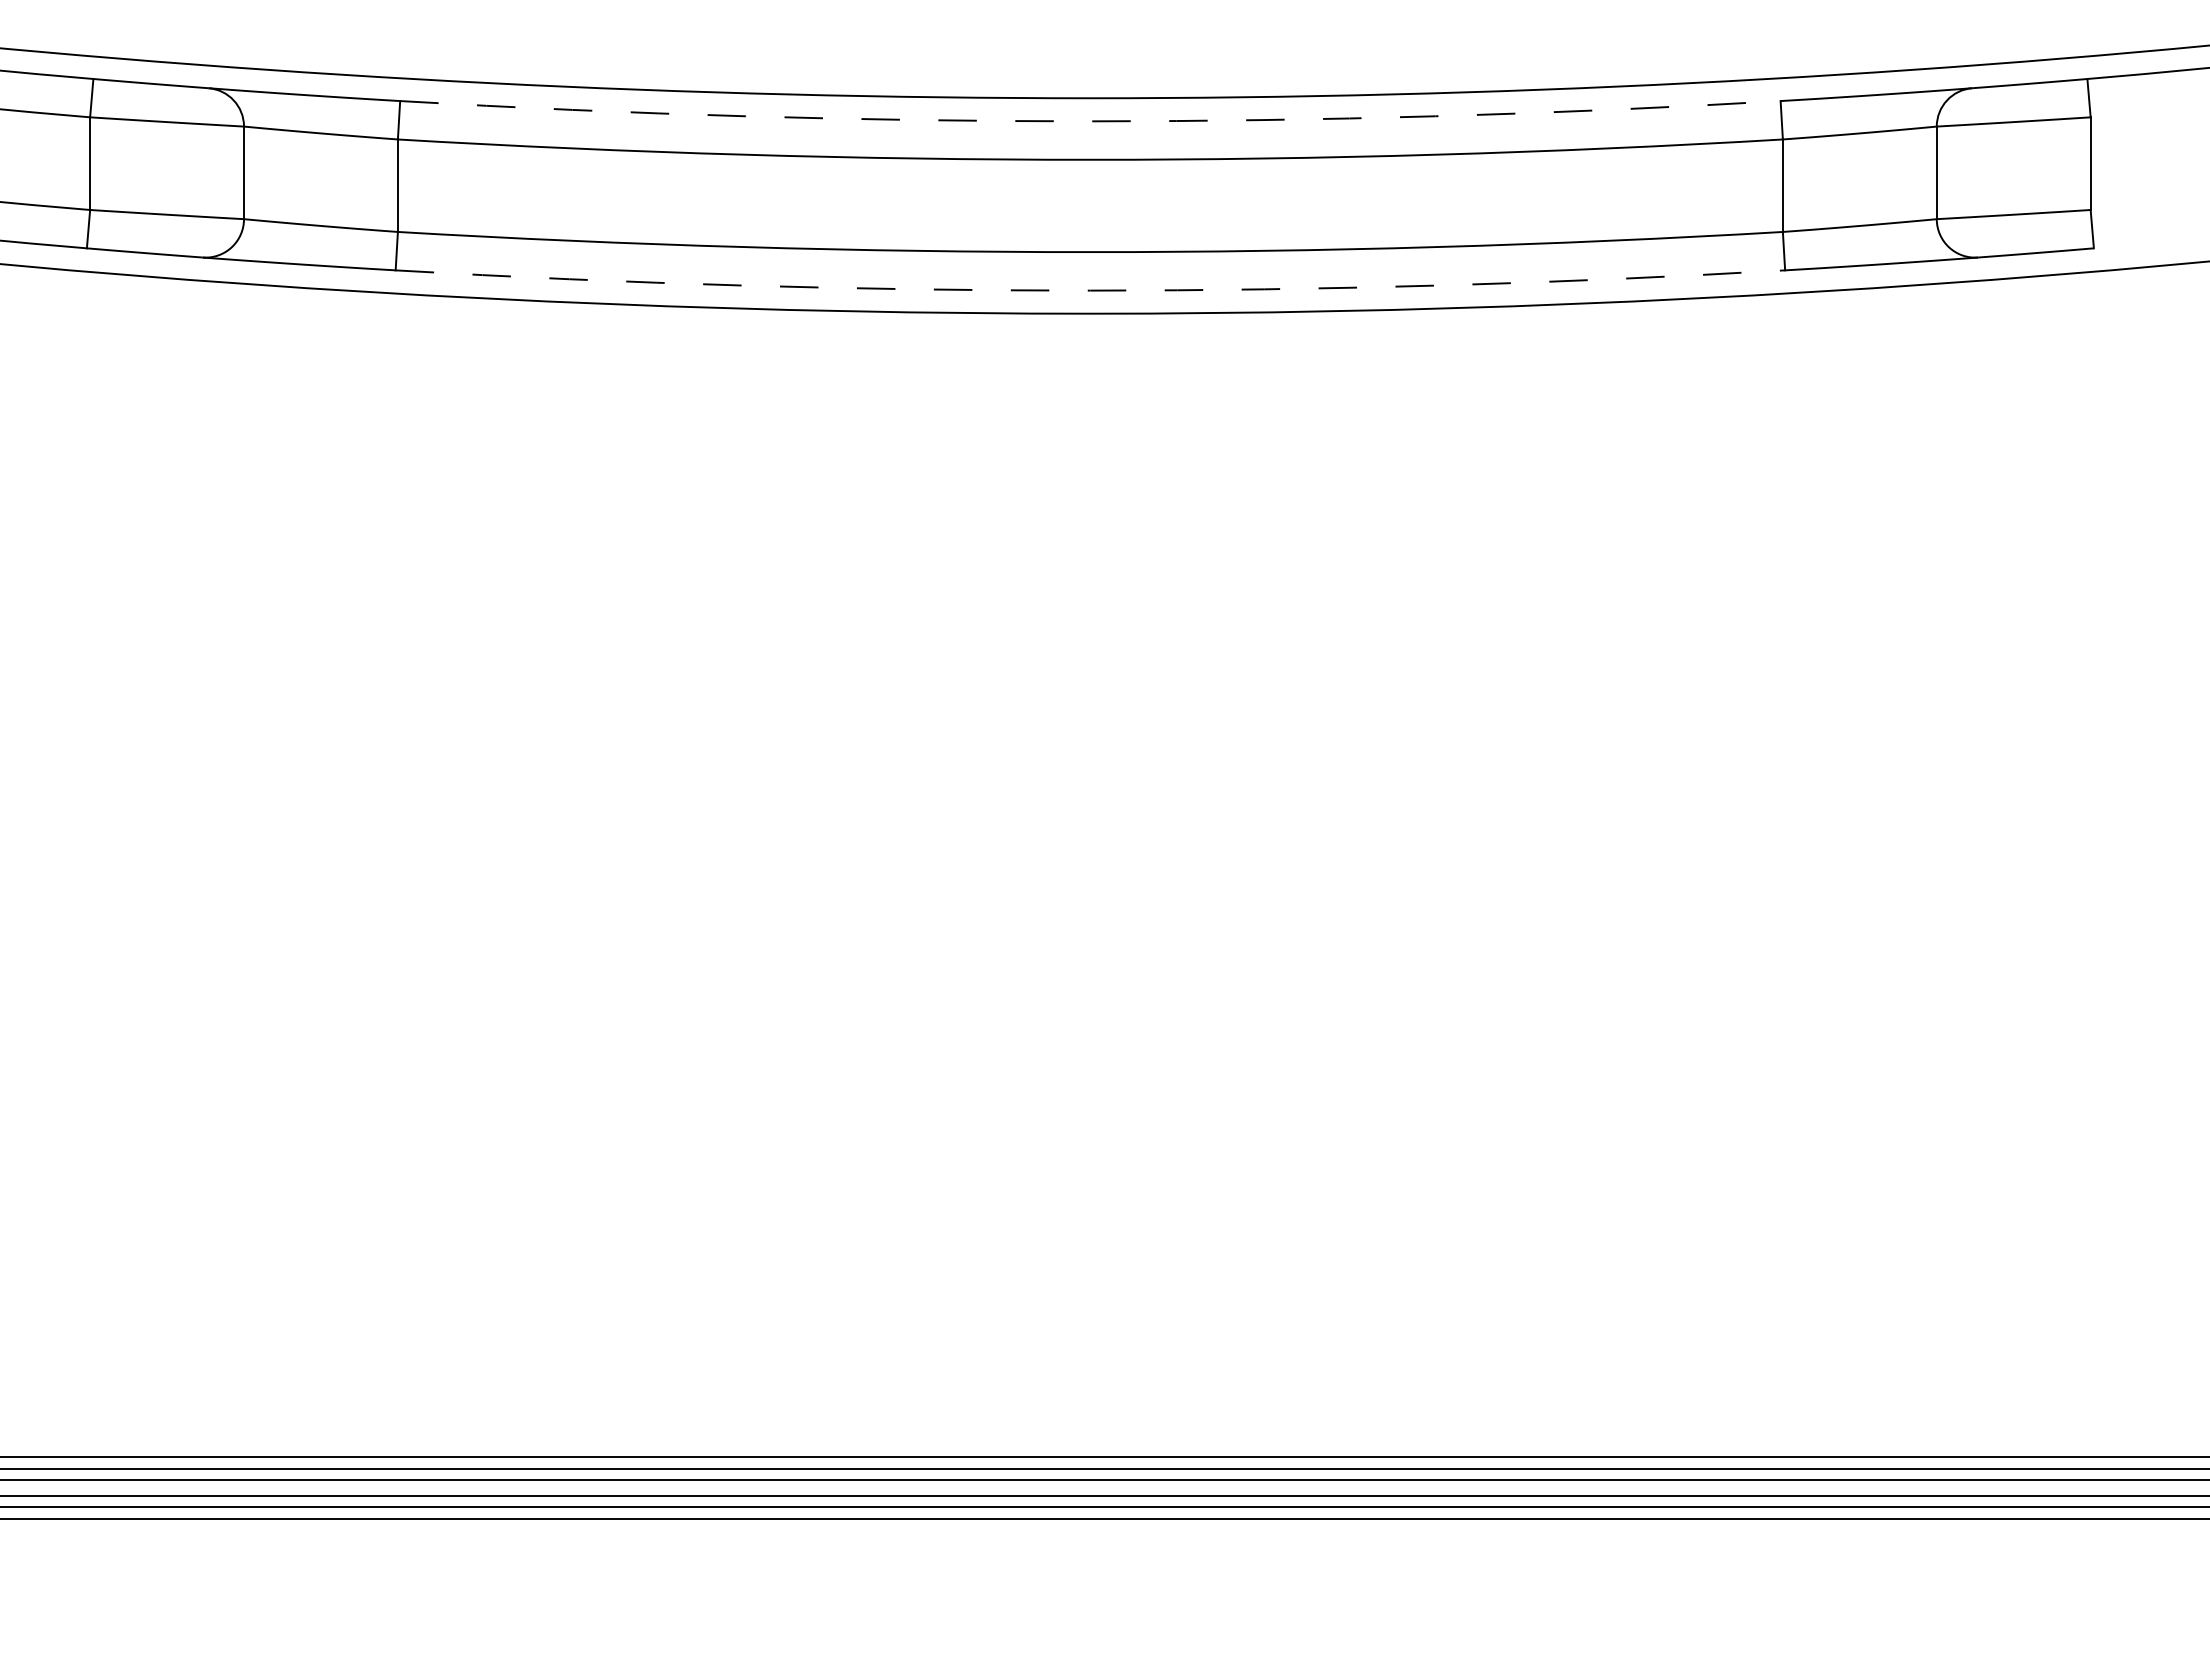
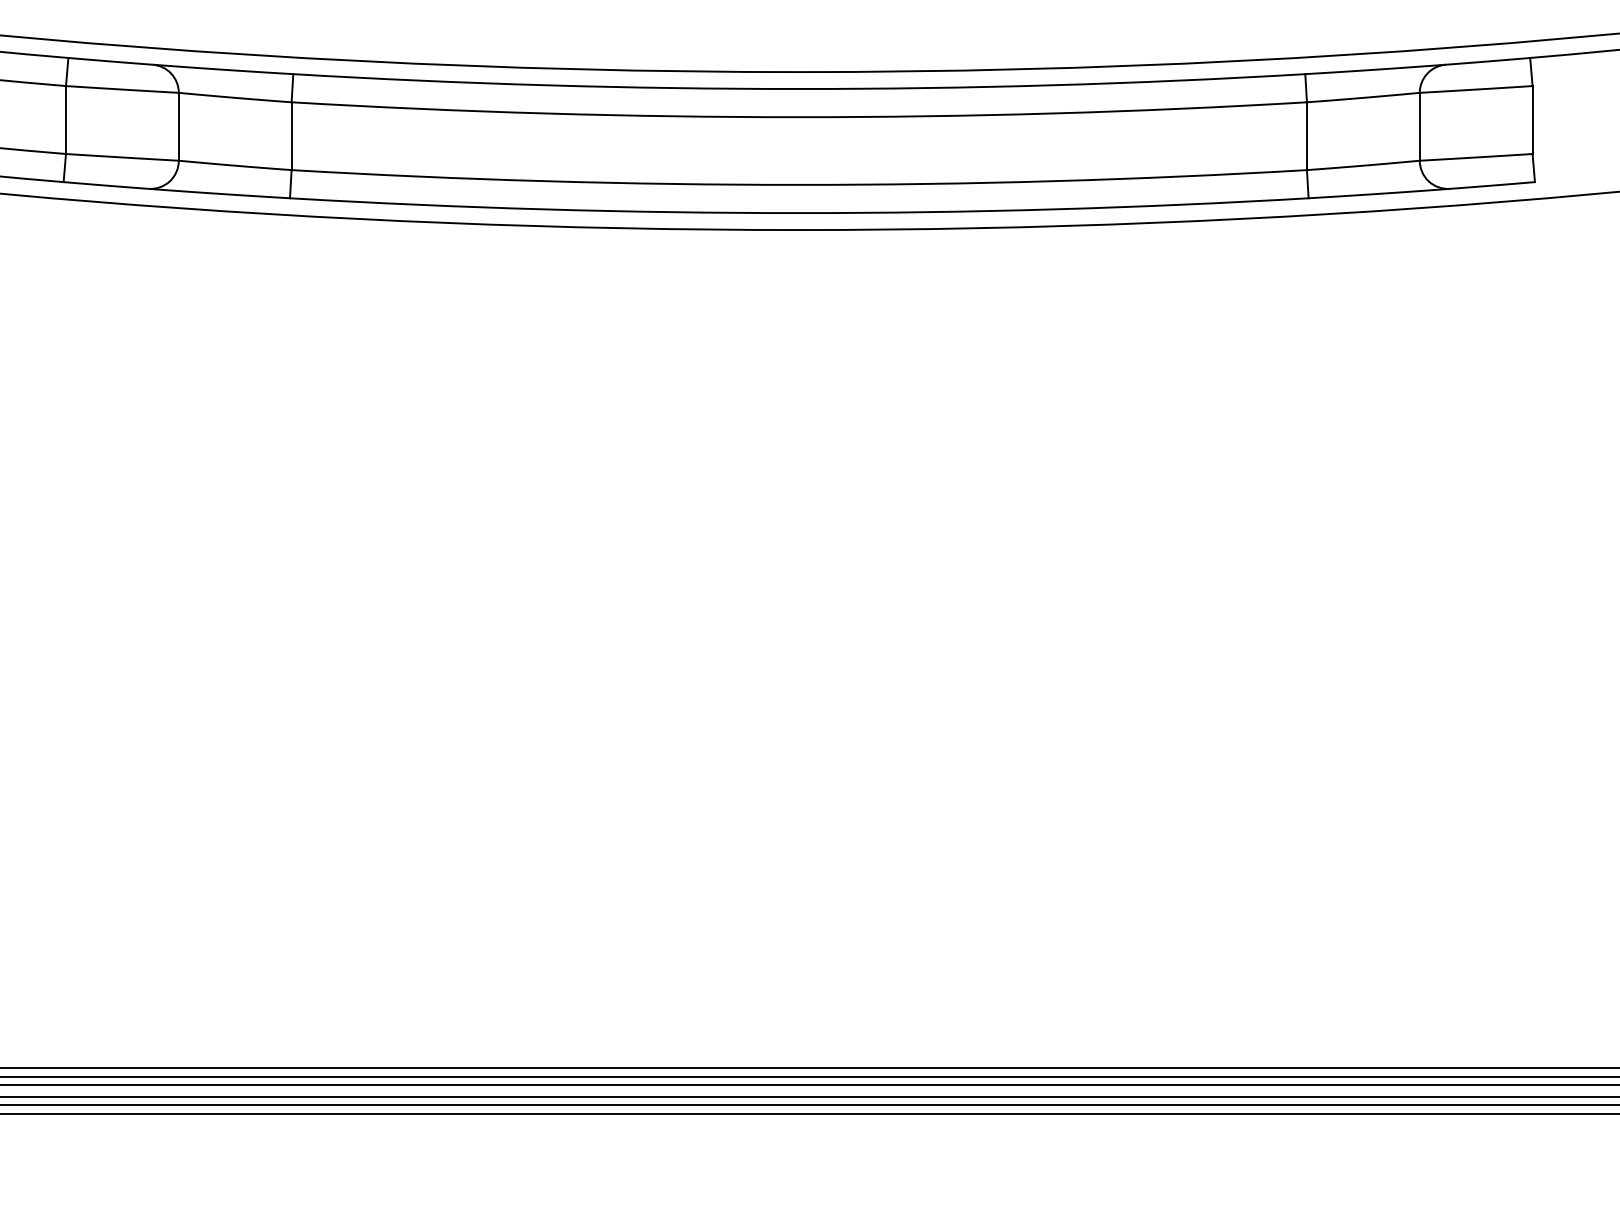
arc: (1090, 121) -> (799, 89), dashed -> solid
arc: (1090, 290) -> (799, 213), dashed -> solid

